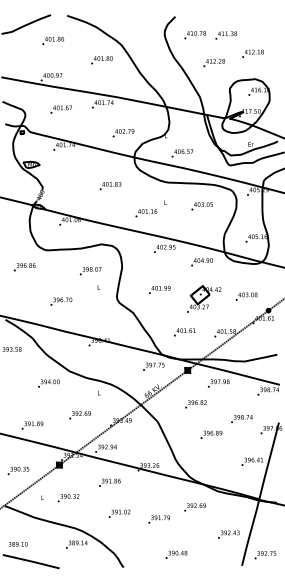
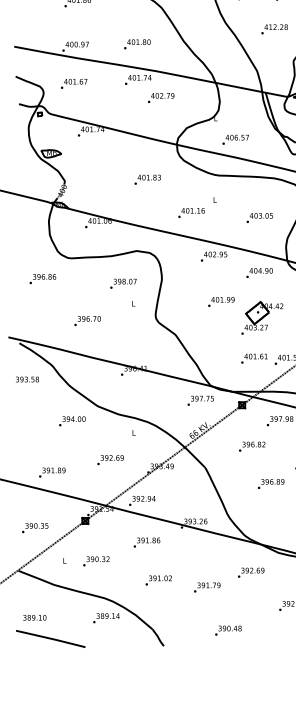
text: (101, 60) -> (136, 44), moved
text: (60, 109) -> (73, 83), moved
text: (123, 133) -> (161, 98), moved
text: (201, 206) -> (258, 218), moved
text: (159, 289) -> (221, 301), moved
text: (184, 332) -> (254, 358), moved

